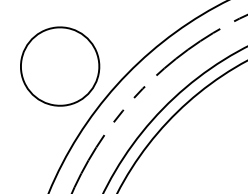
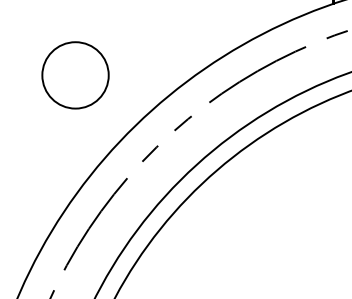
circle: (60, 66) -> (75, 75), size x0.6

